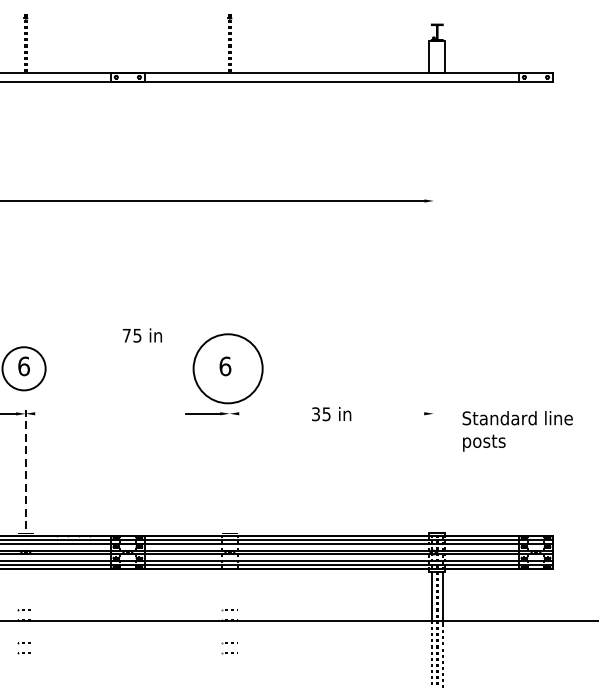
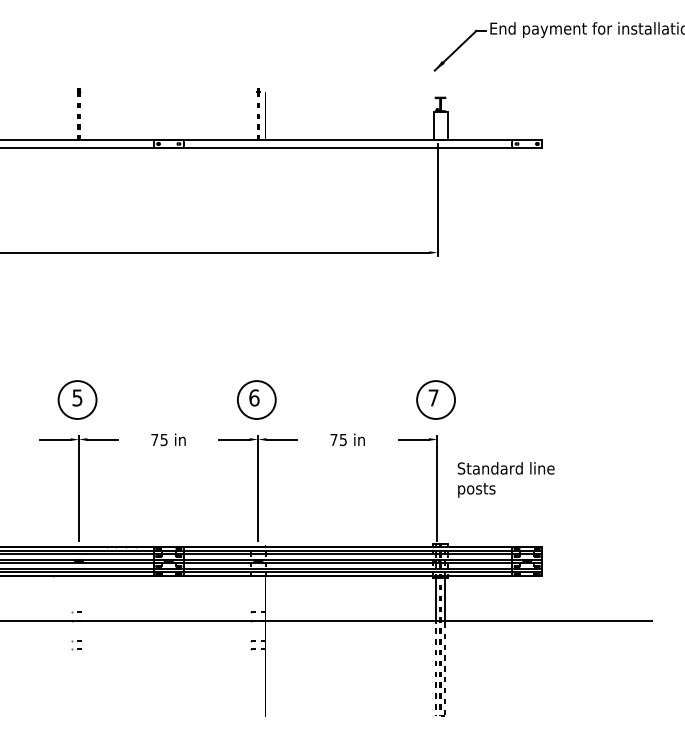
line: (433, 140) -> (437, 199), added
text: (142, 335) -> (168, 439), moved
text: (23, 365) -> (77, 397), 6 -> 5
circle: (227, 368) -> (256, 399), size x0.62
part: (431, 368) -> (435, 399), added
line: (52, 413) -> (102, 439), added
line: (256, 413) -> (281, 439), added
text: (315, 413) -> (333, 439), 35 -> 75
line: (406, 413) -> (413, 439), added
text: (516, 430) -> (505, 479), moved
line: (26, 469) -> (79, 488), dashed -> solid
line: (230, 469) -> (258, 488), added
line: (433, 469) -> (437, 488), added

